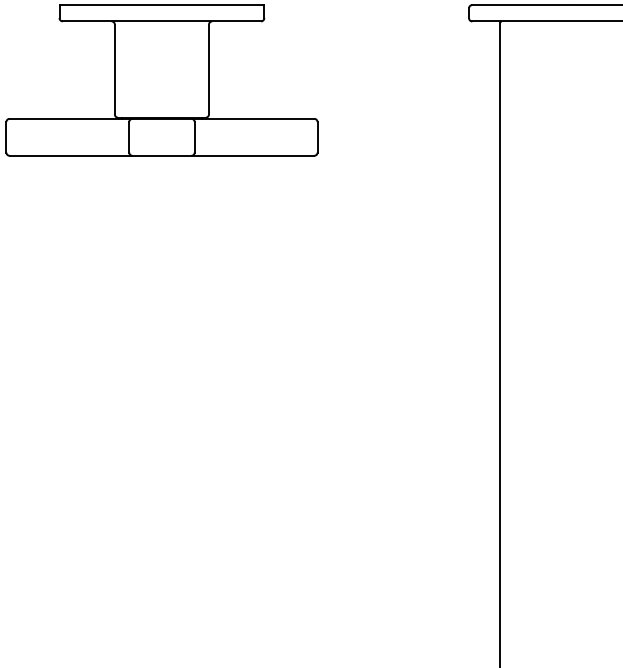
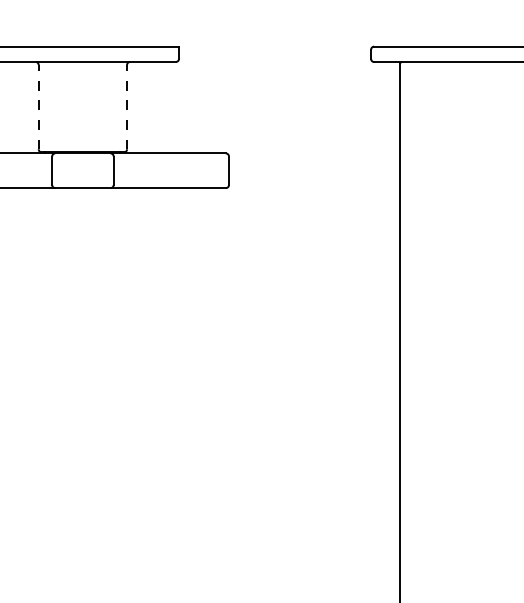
line: (114, 69) -> (38, 107), solid -> dashed
line: (209, 69) -> (127, 107), solid -> dashed

